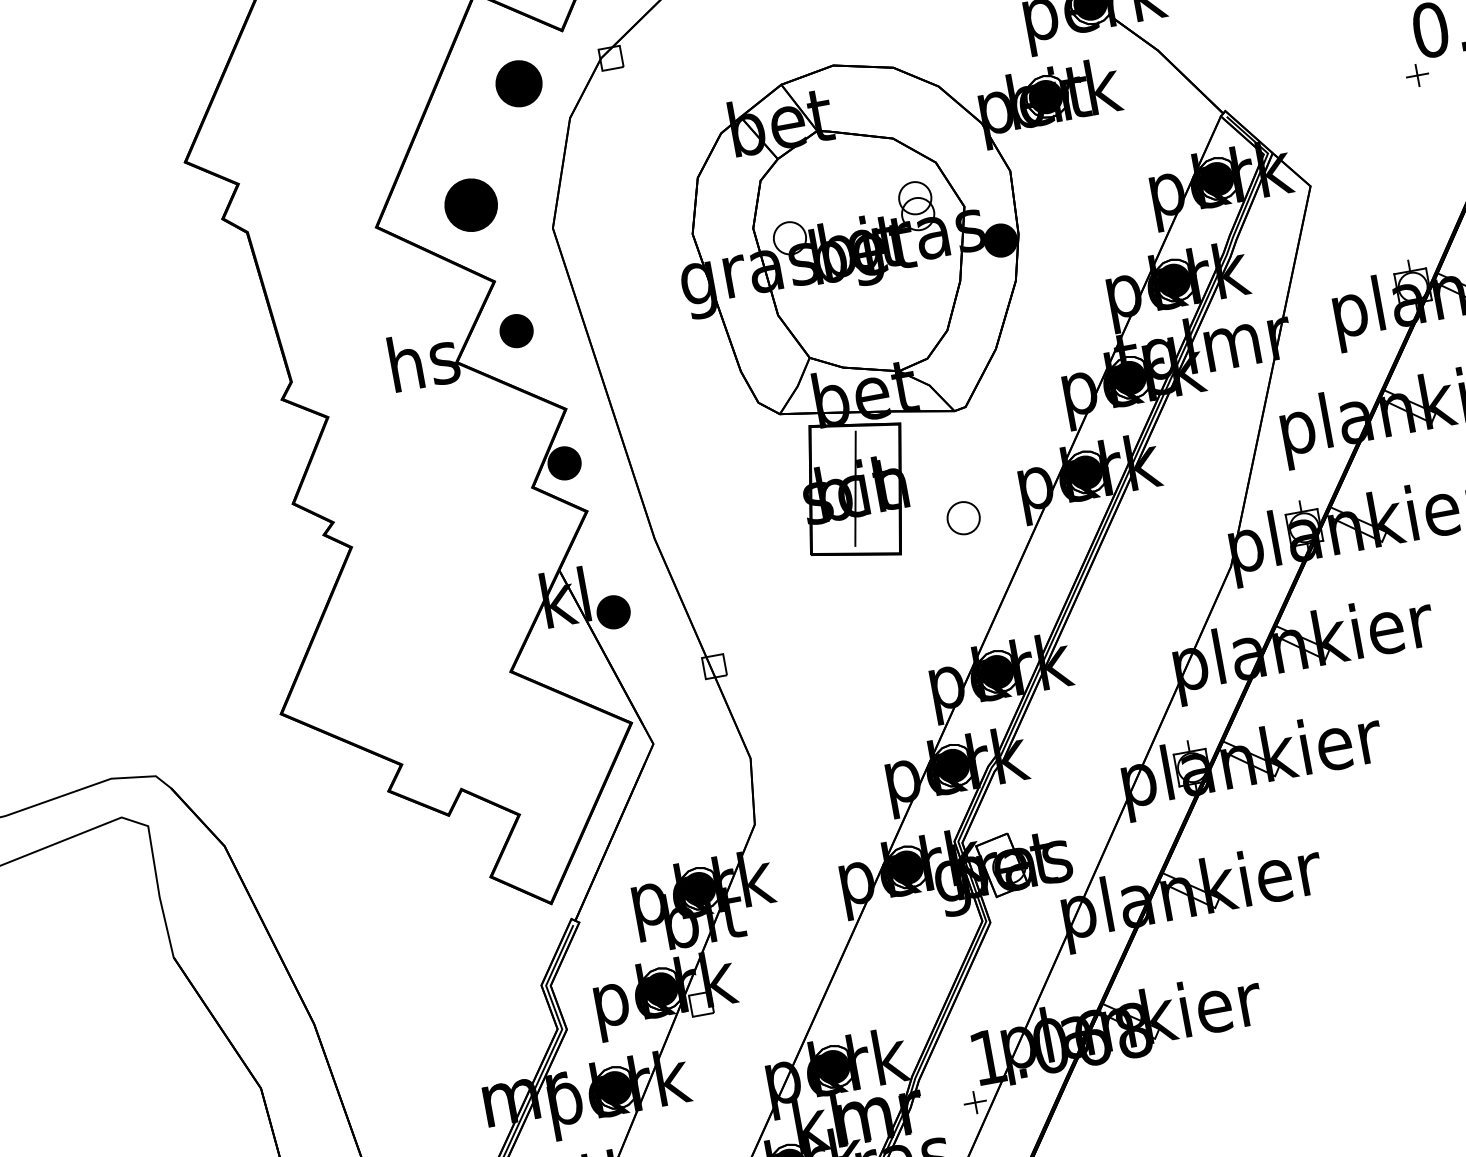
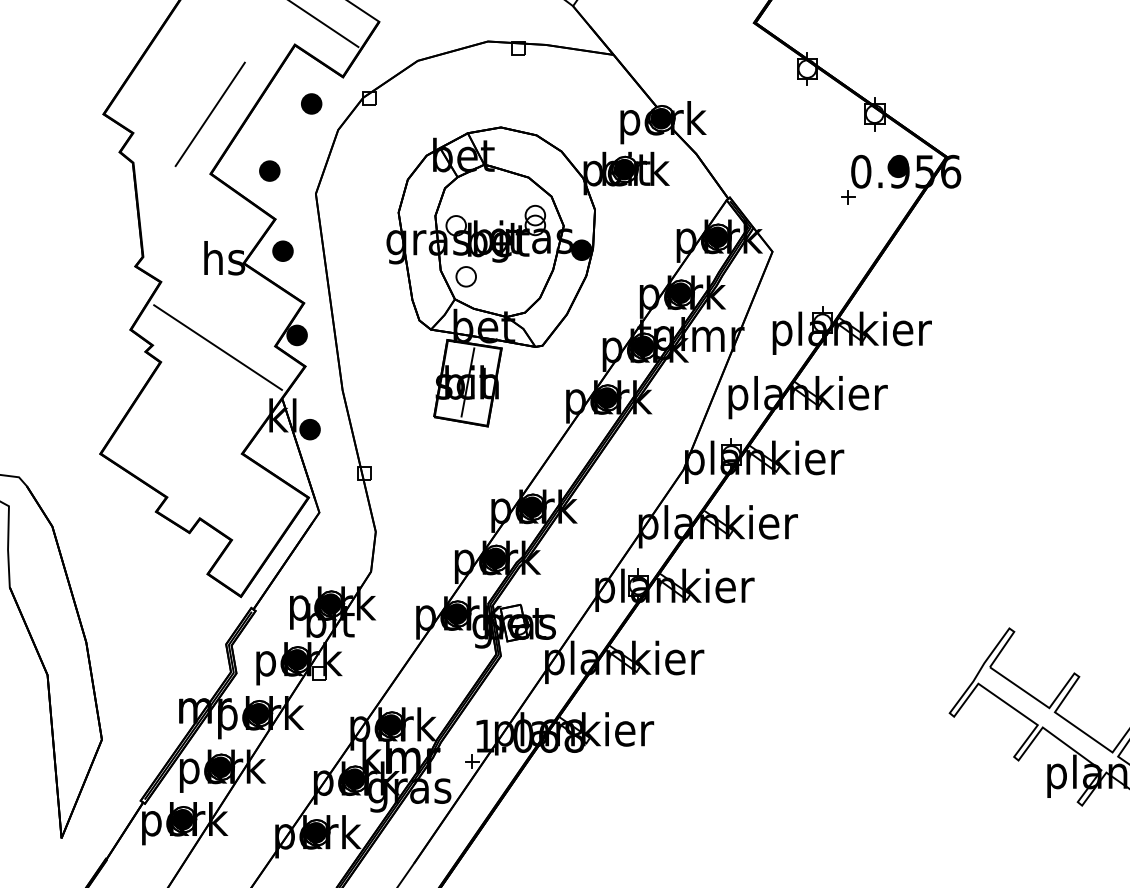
part: (518, 83) -> (311, 103), size x0.71
line: (356, 131) -> (209, 114), added
part: (470, 204) -> (269, 170), size x0.62
line: (439, 506) -> (217, 347), added
part: (962, 517) -> (465, 276), moved

